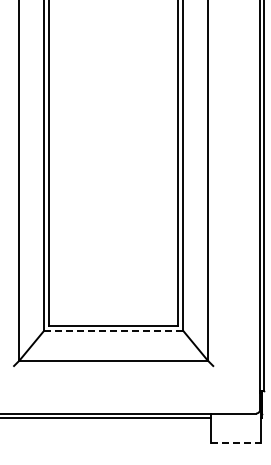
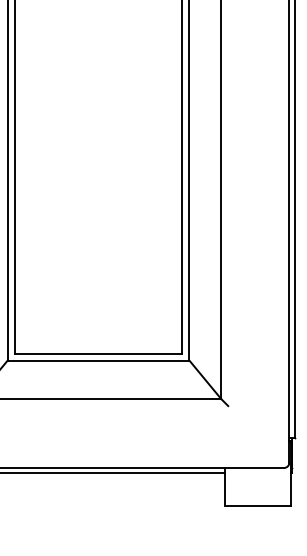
line: (113, 331) -> (98, 361), dashed -> solid
line: (236, 442) -> (258, 505), dashed -> solid

